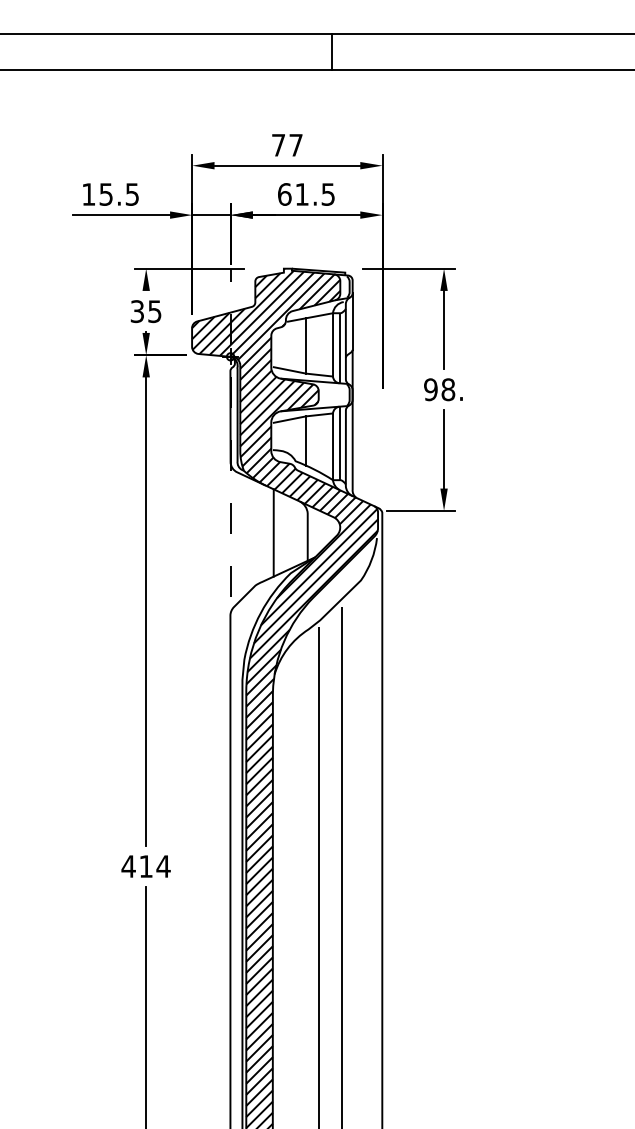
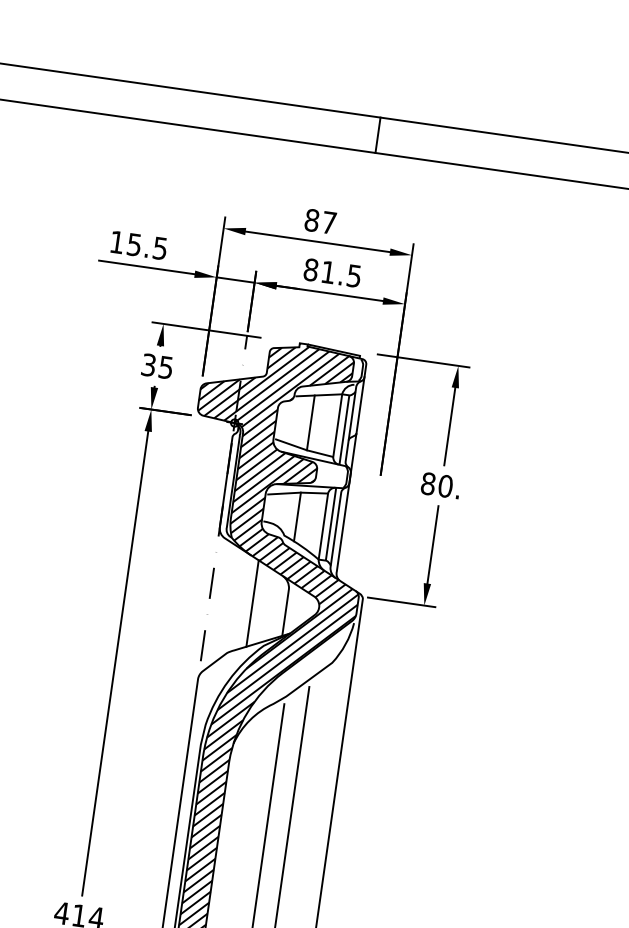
text: (278, 144) -> (312, 219), 77 -> 87
text: (284, 194) -> (310, 269), 61.5 -> 81.5
text: (439, 389) -> (436, 484), 98. -> 80.

